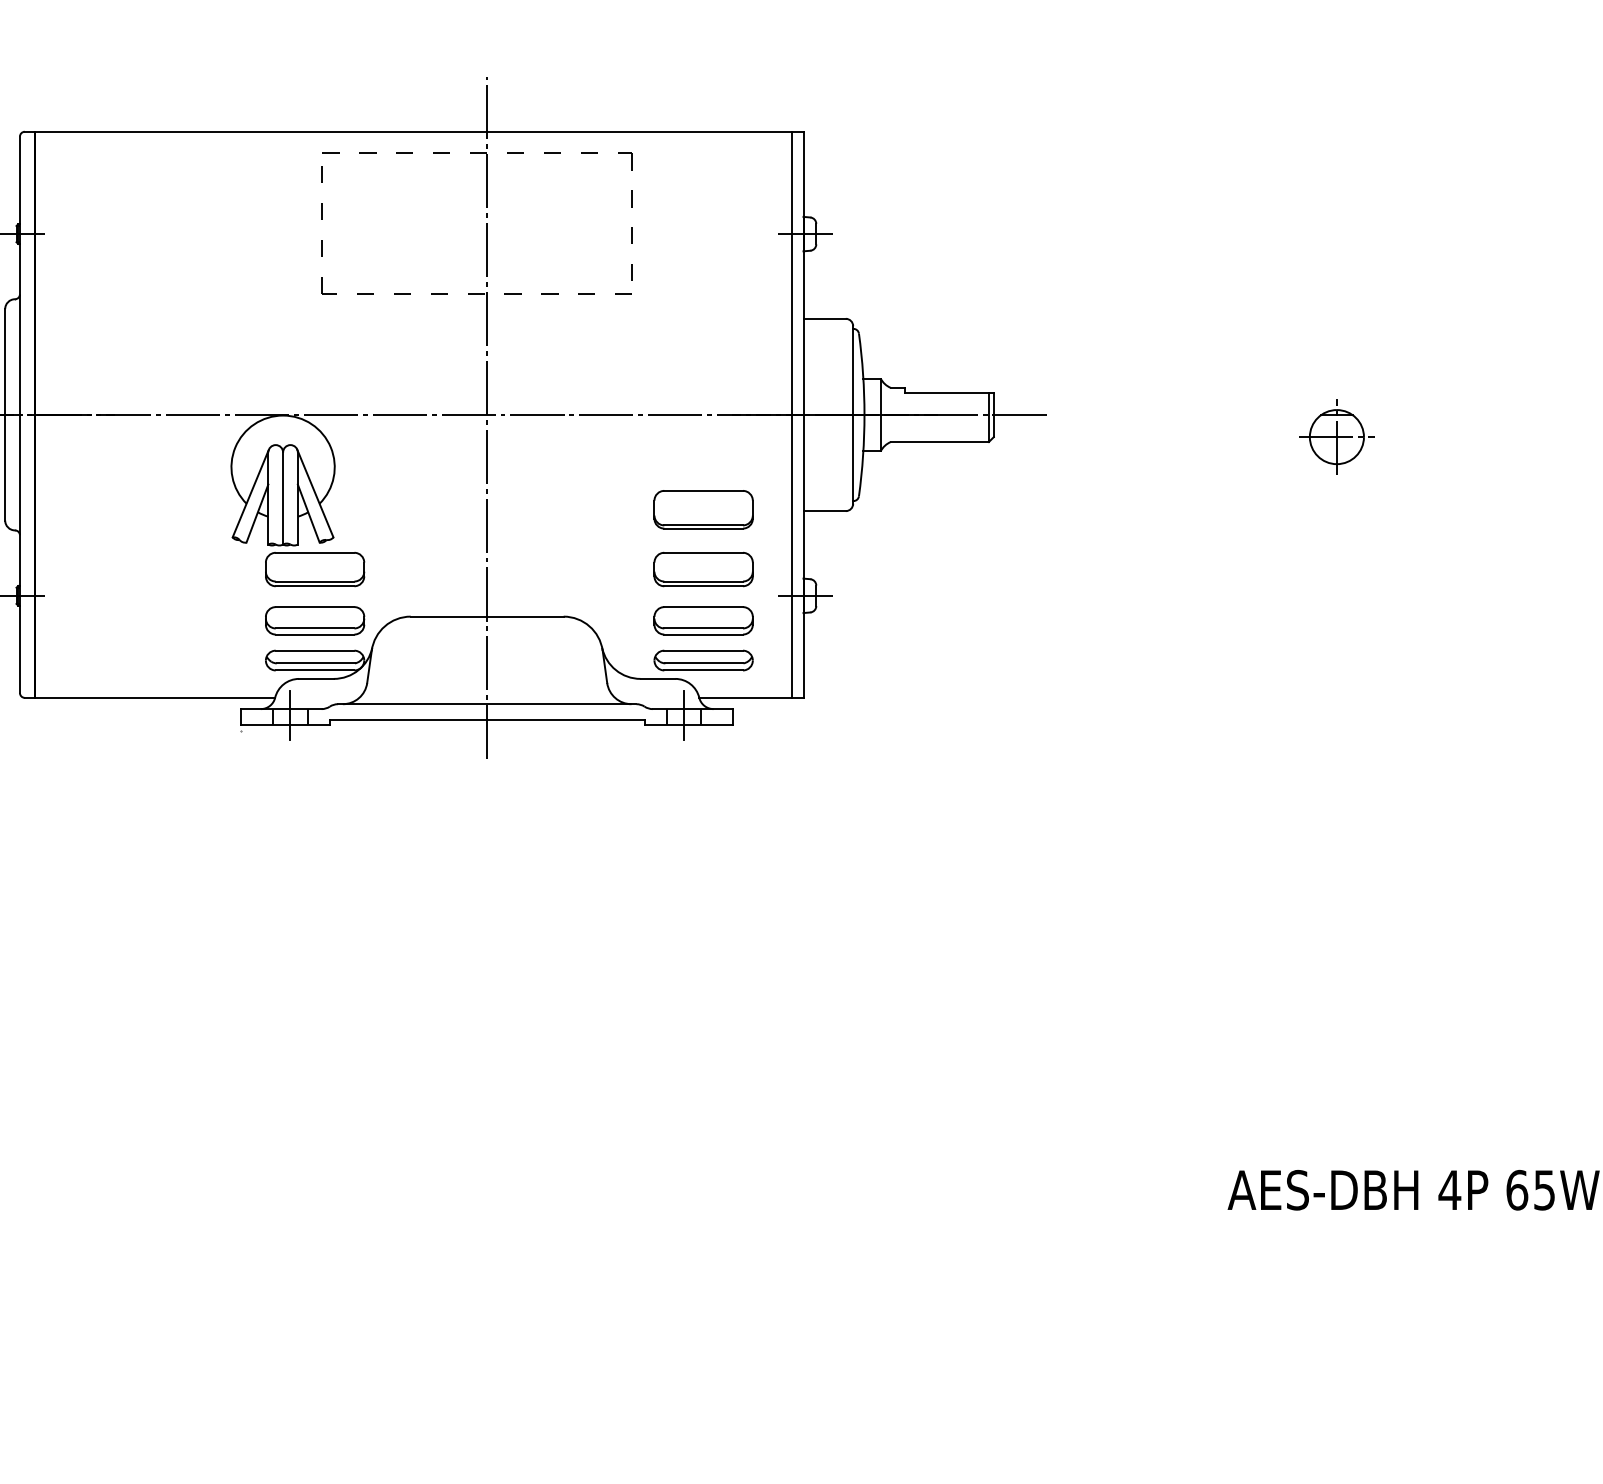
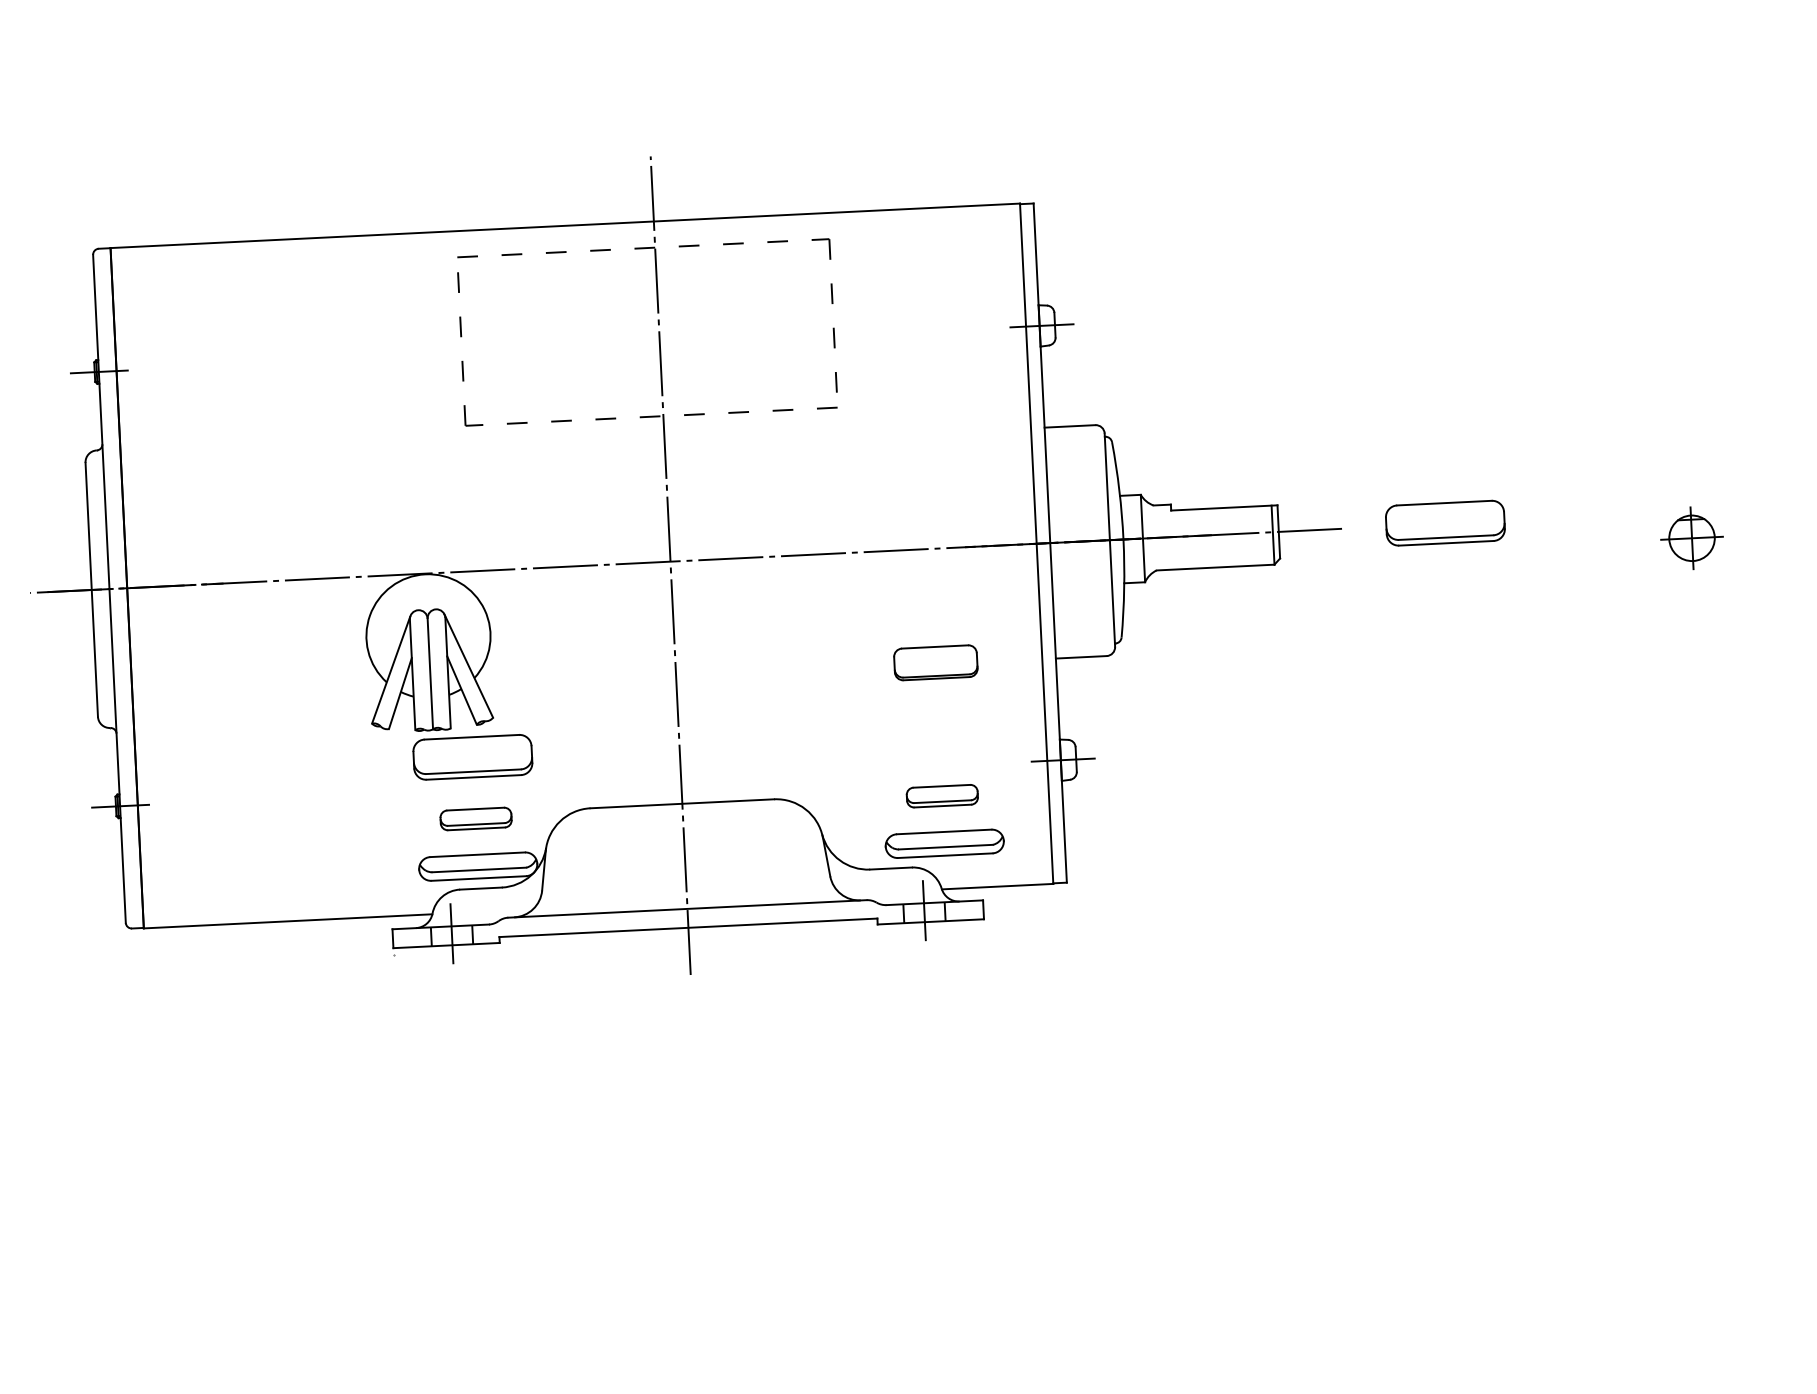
part: (1336, 436) -> (1691, 537), size x0.7
part: (703, 509) -> (935, 662), size x0.7
part: (703, 569) -> (1445, 523), moved
part: (315, 620) -> (476, 818), size x0.6
part: (703, 620) -> (942, 795), size x0.6

